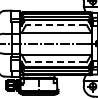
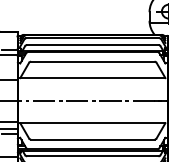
line: (56, 25) -> (92, 62), dashed -> solid
line: (56, 62) -> (92, 139), dashed -> solid

